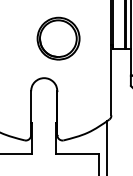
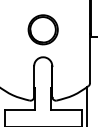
part: (57, 38) -> (42, 29), moved

